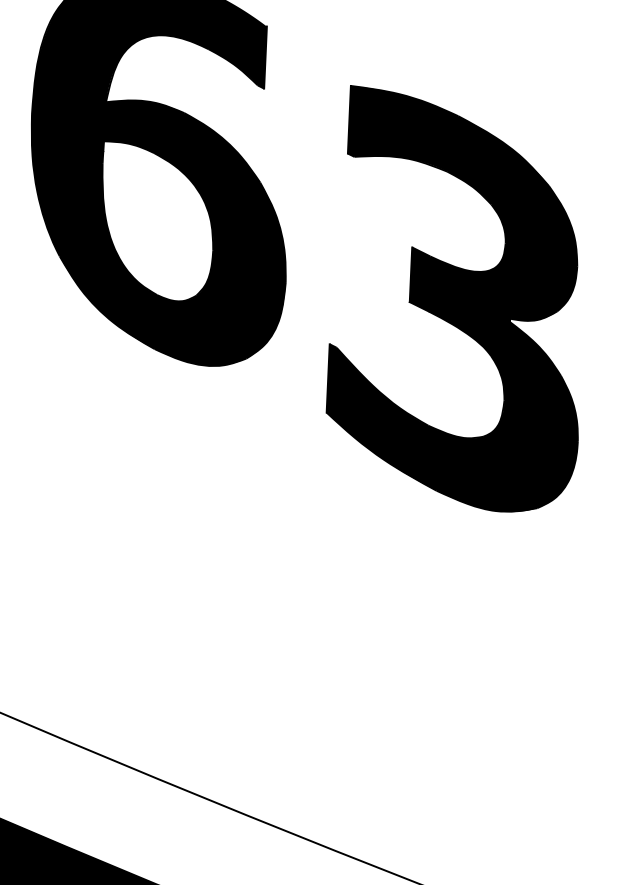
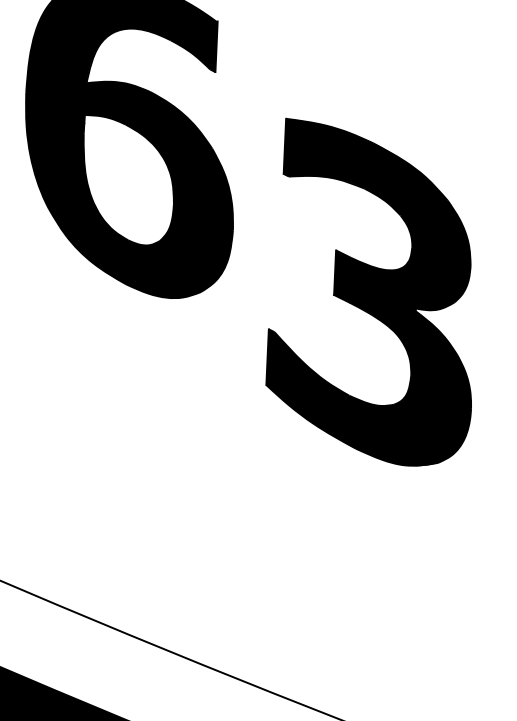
part: (451, 298) -> (368, 292), moved

